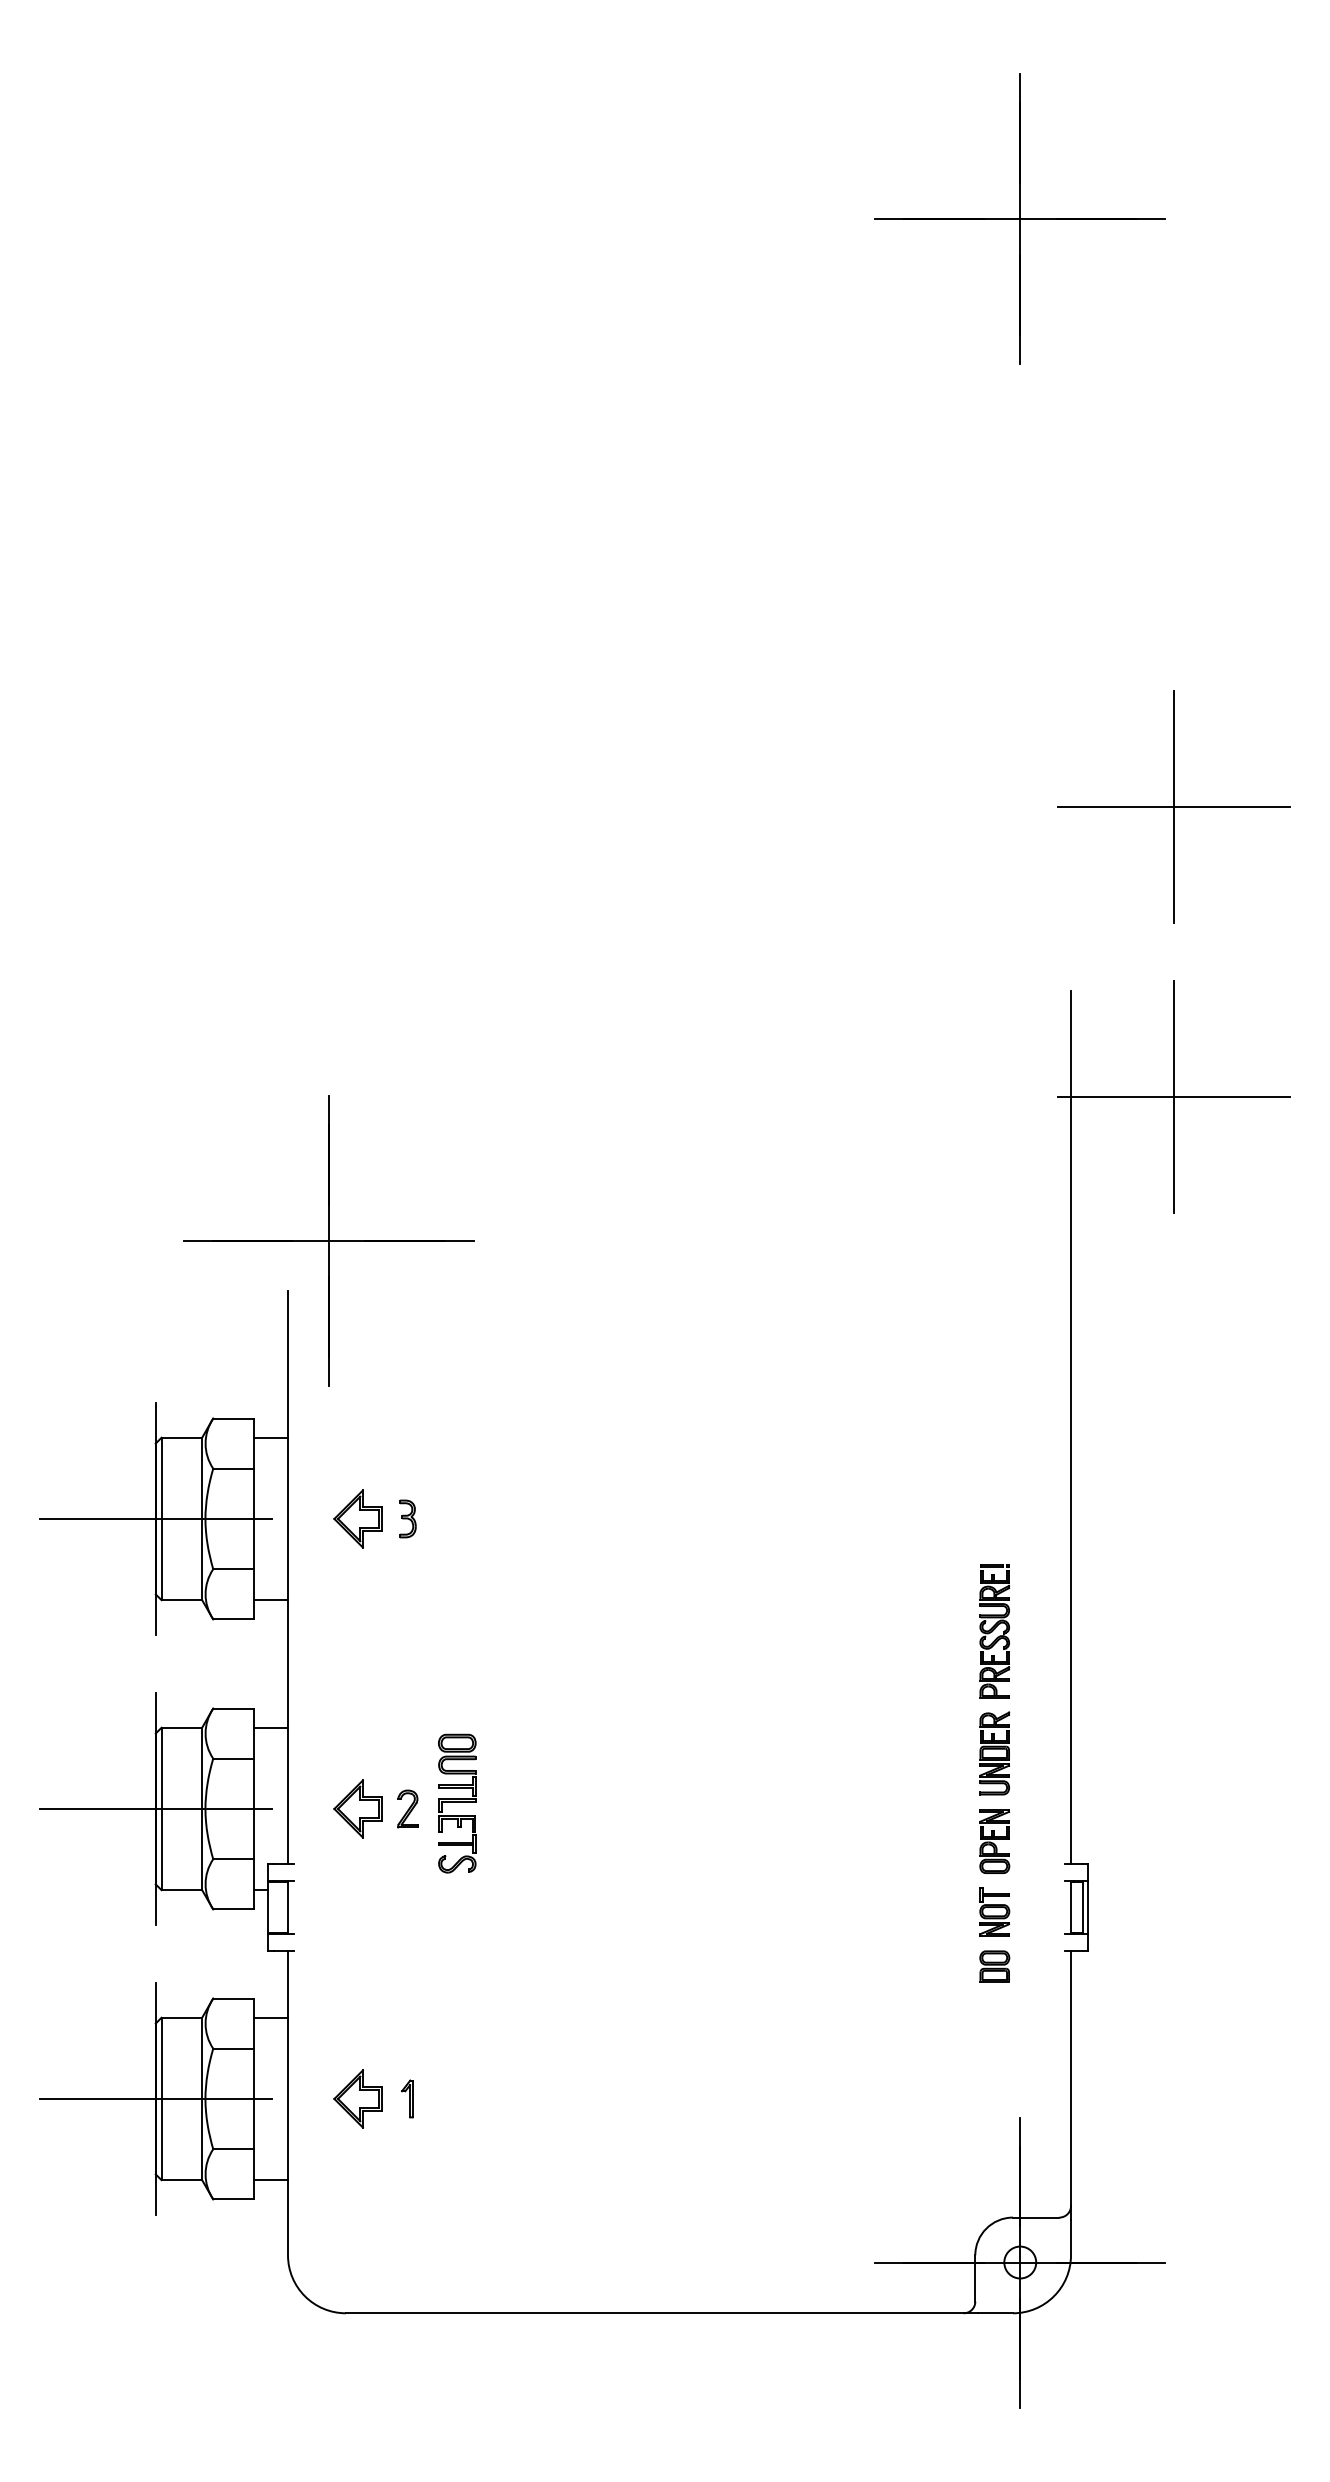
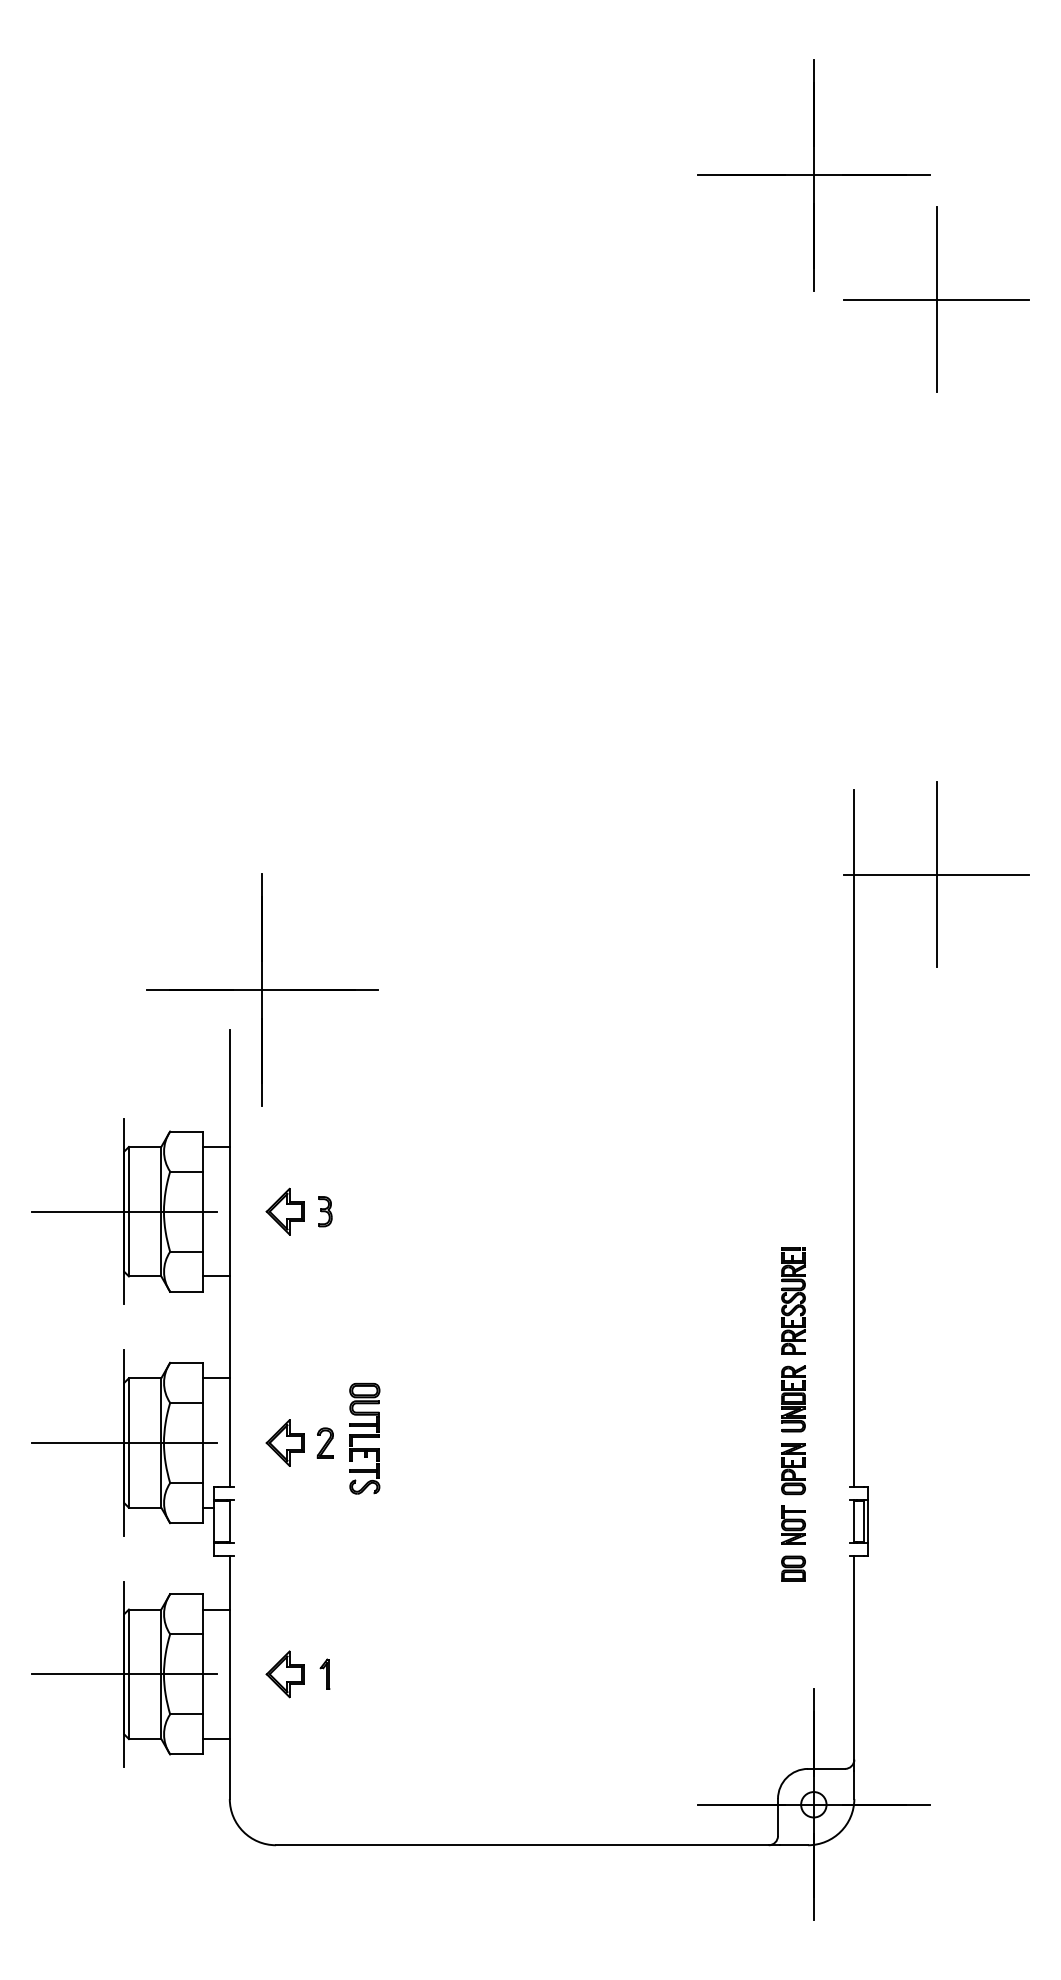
part: (1173, 806) -> (936, 299), moved

